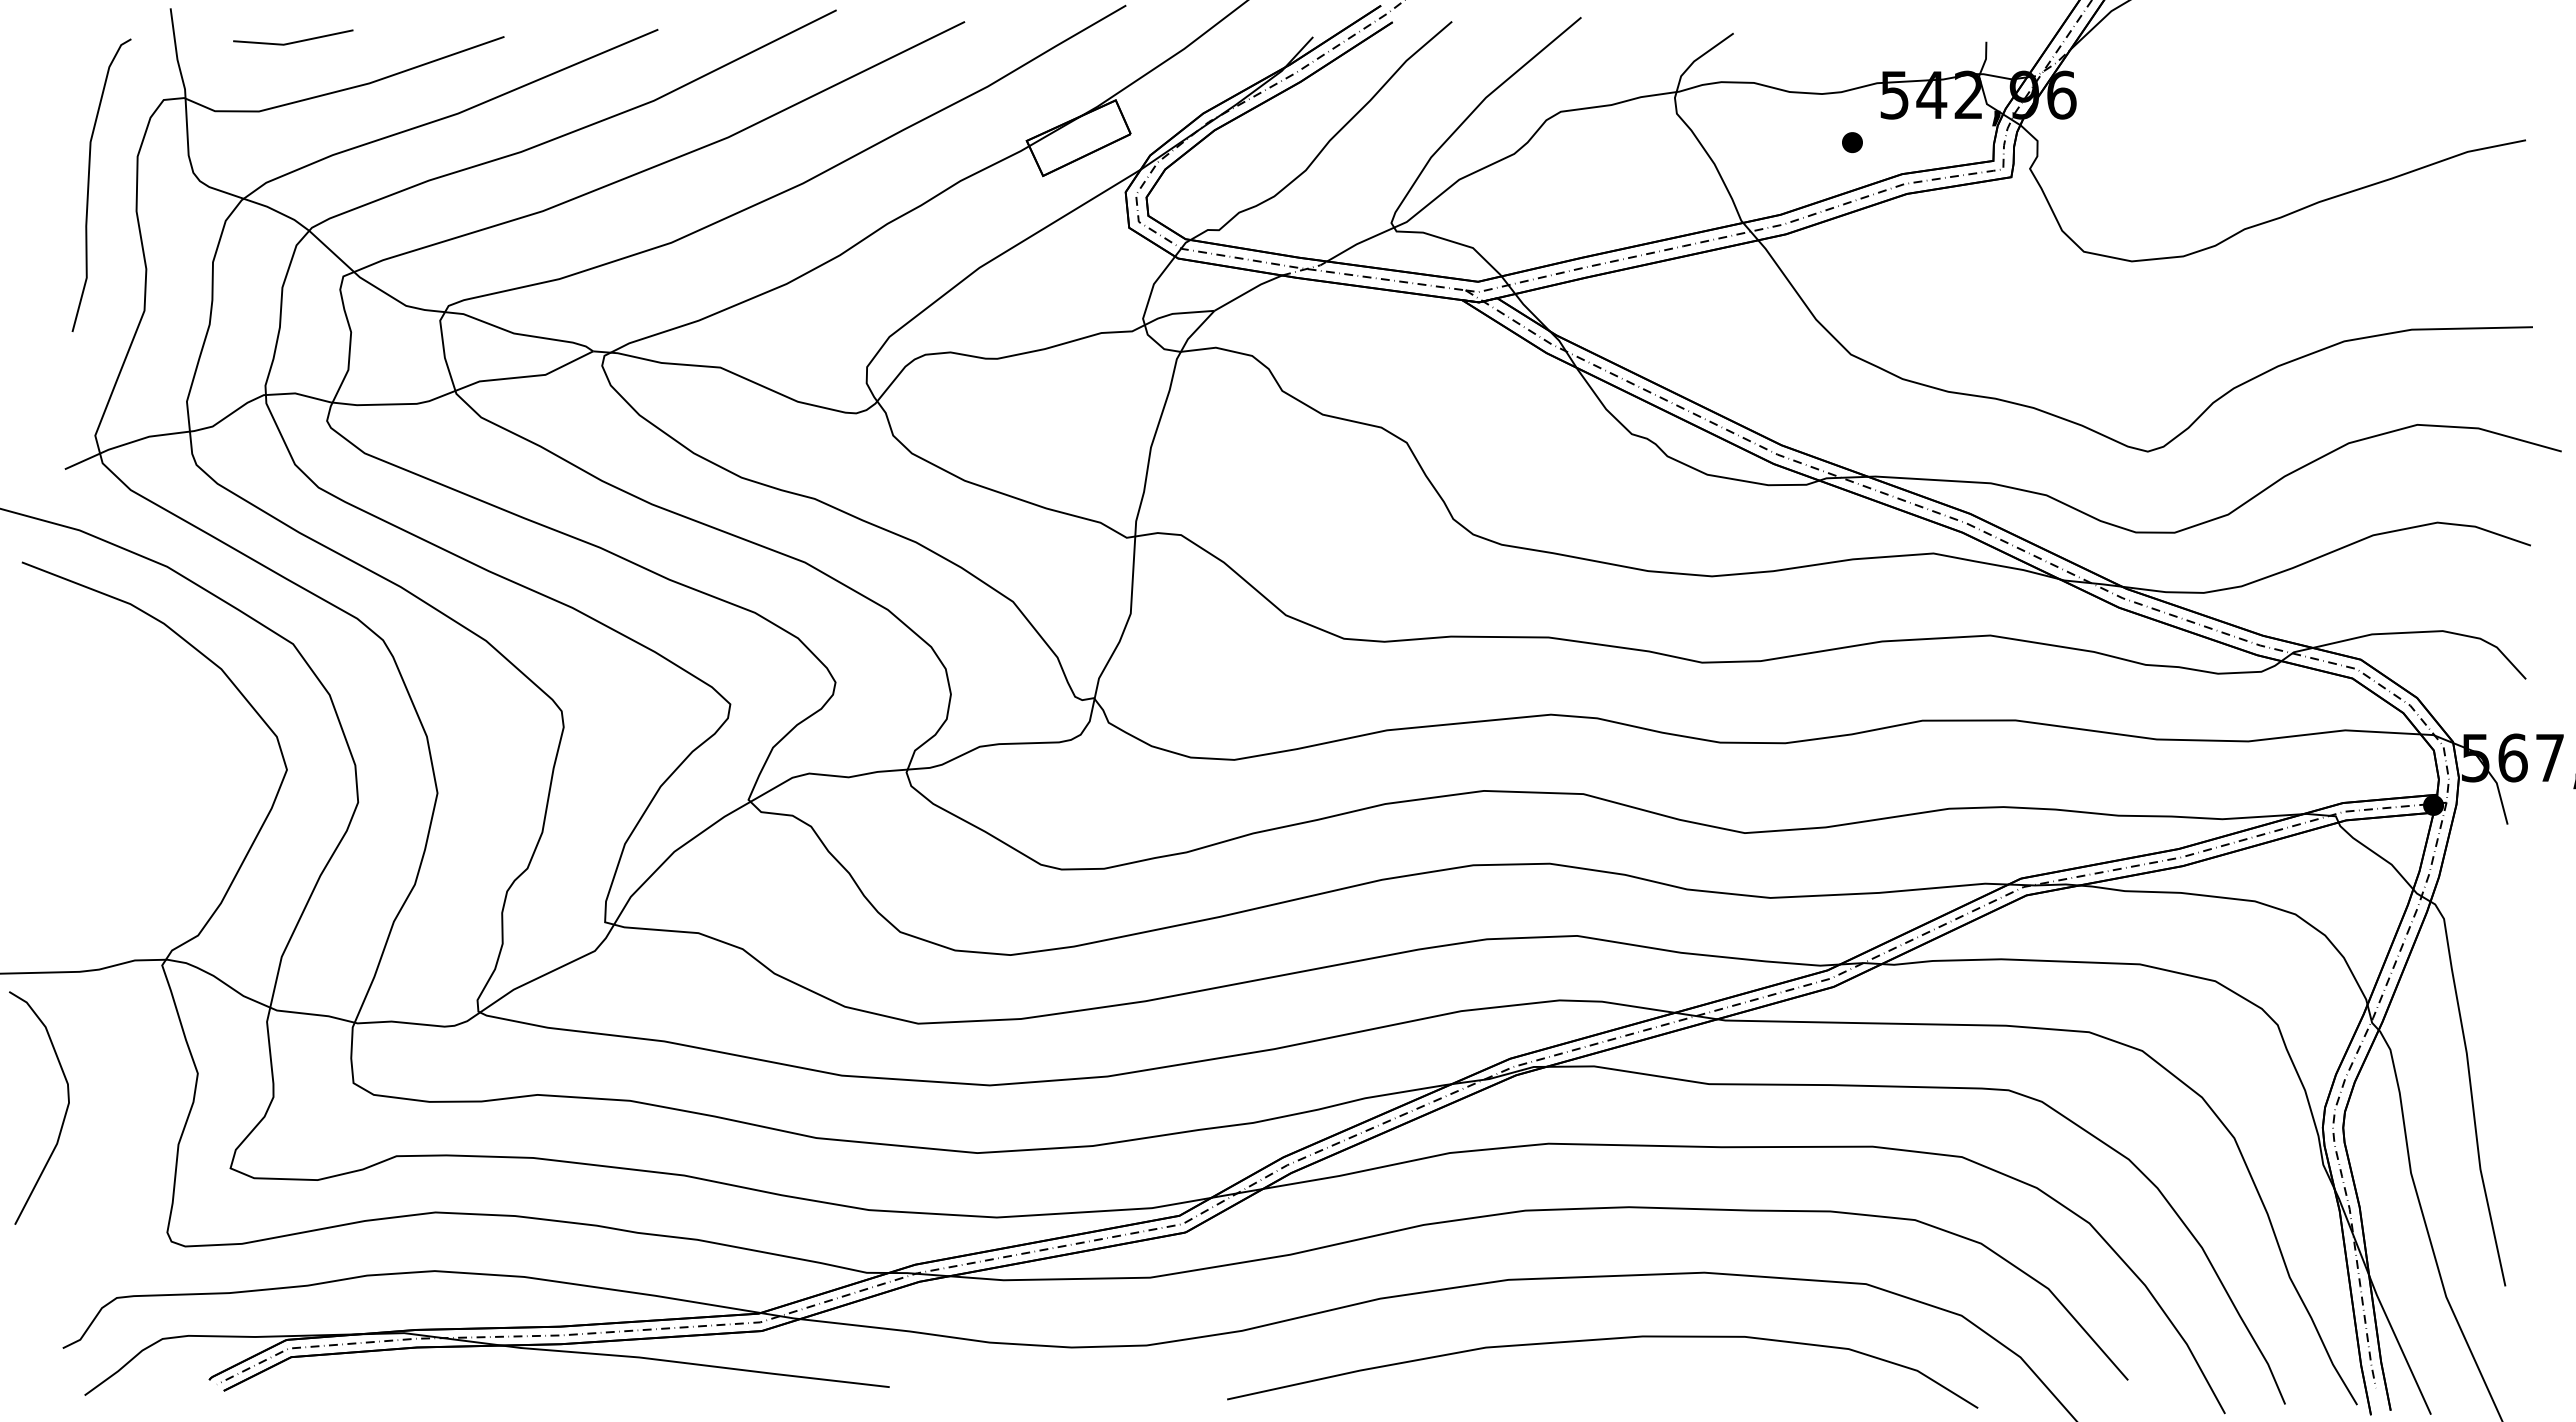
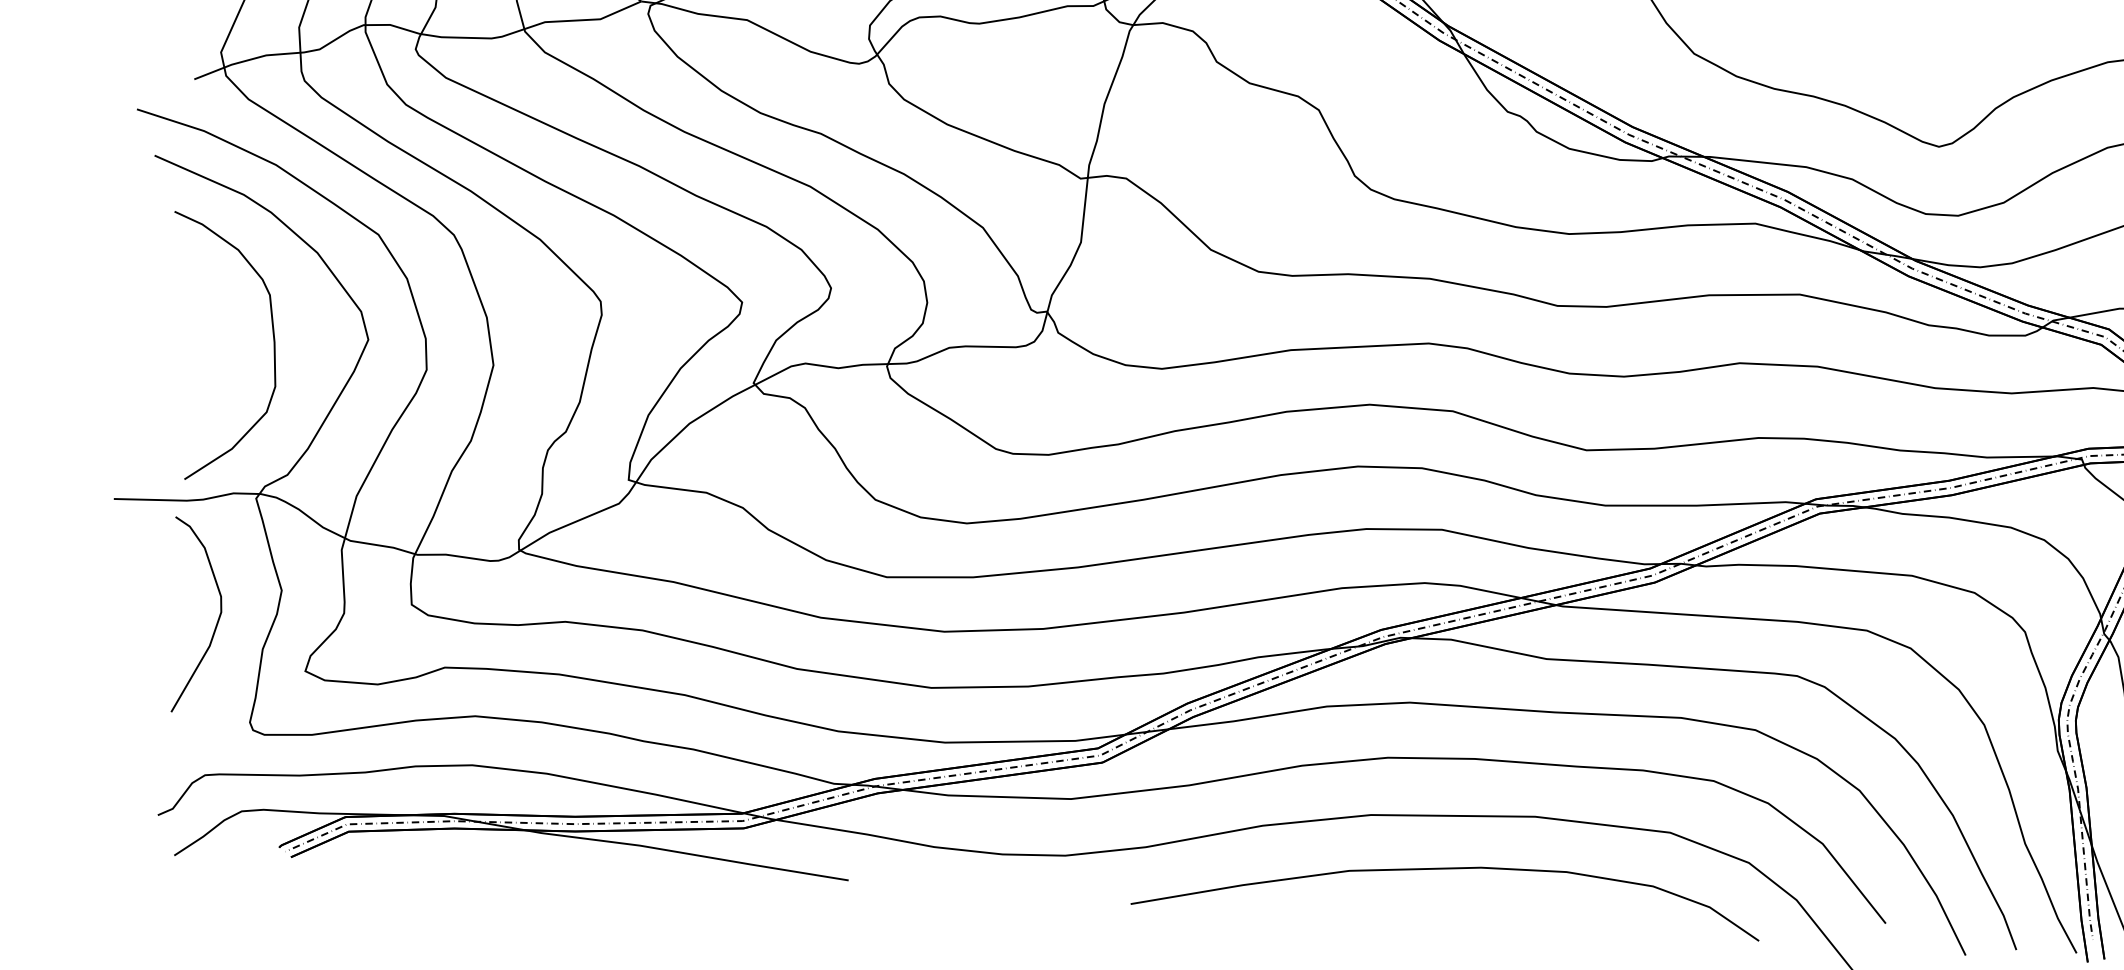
curve: (174, 785) -> (273, 348), added
curve: (64, 1114) -> (217, 621), moved

